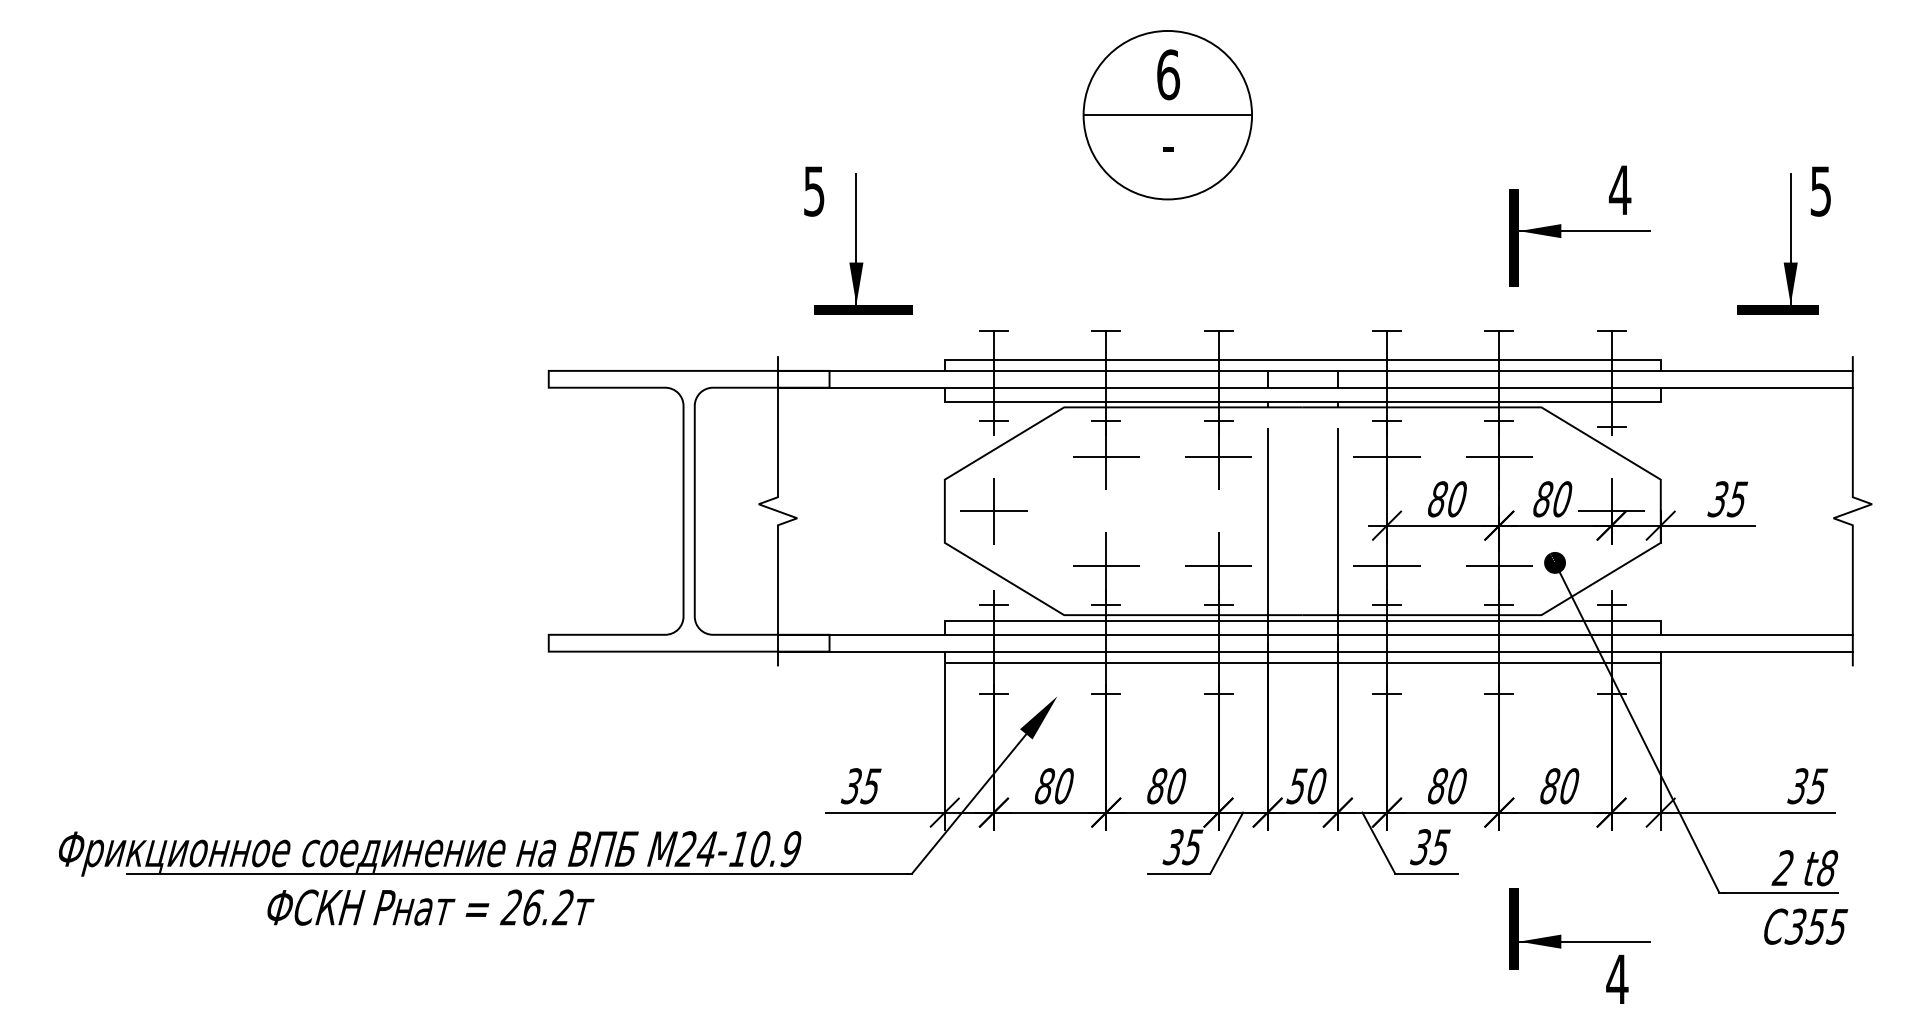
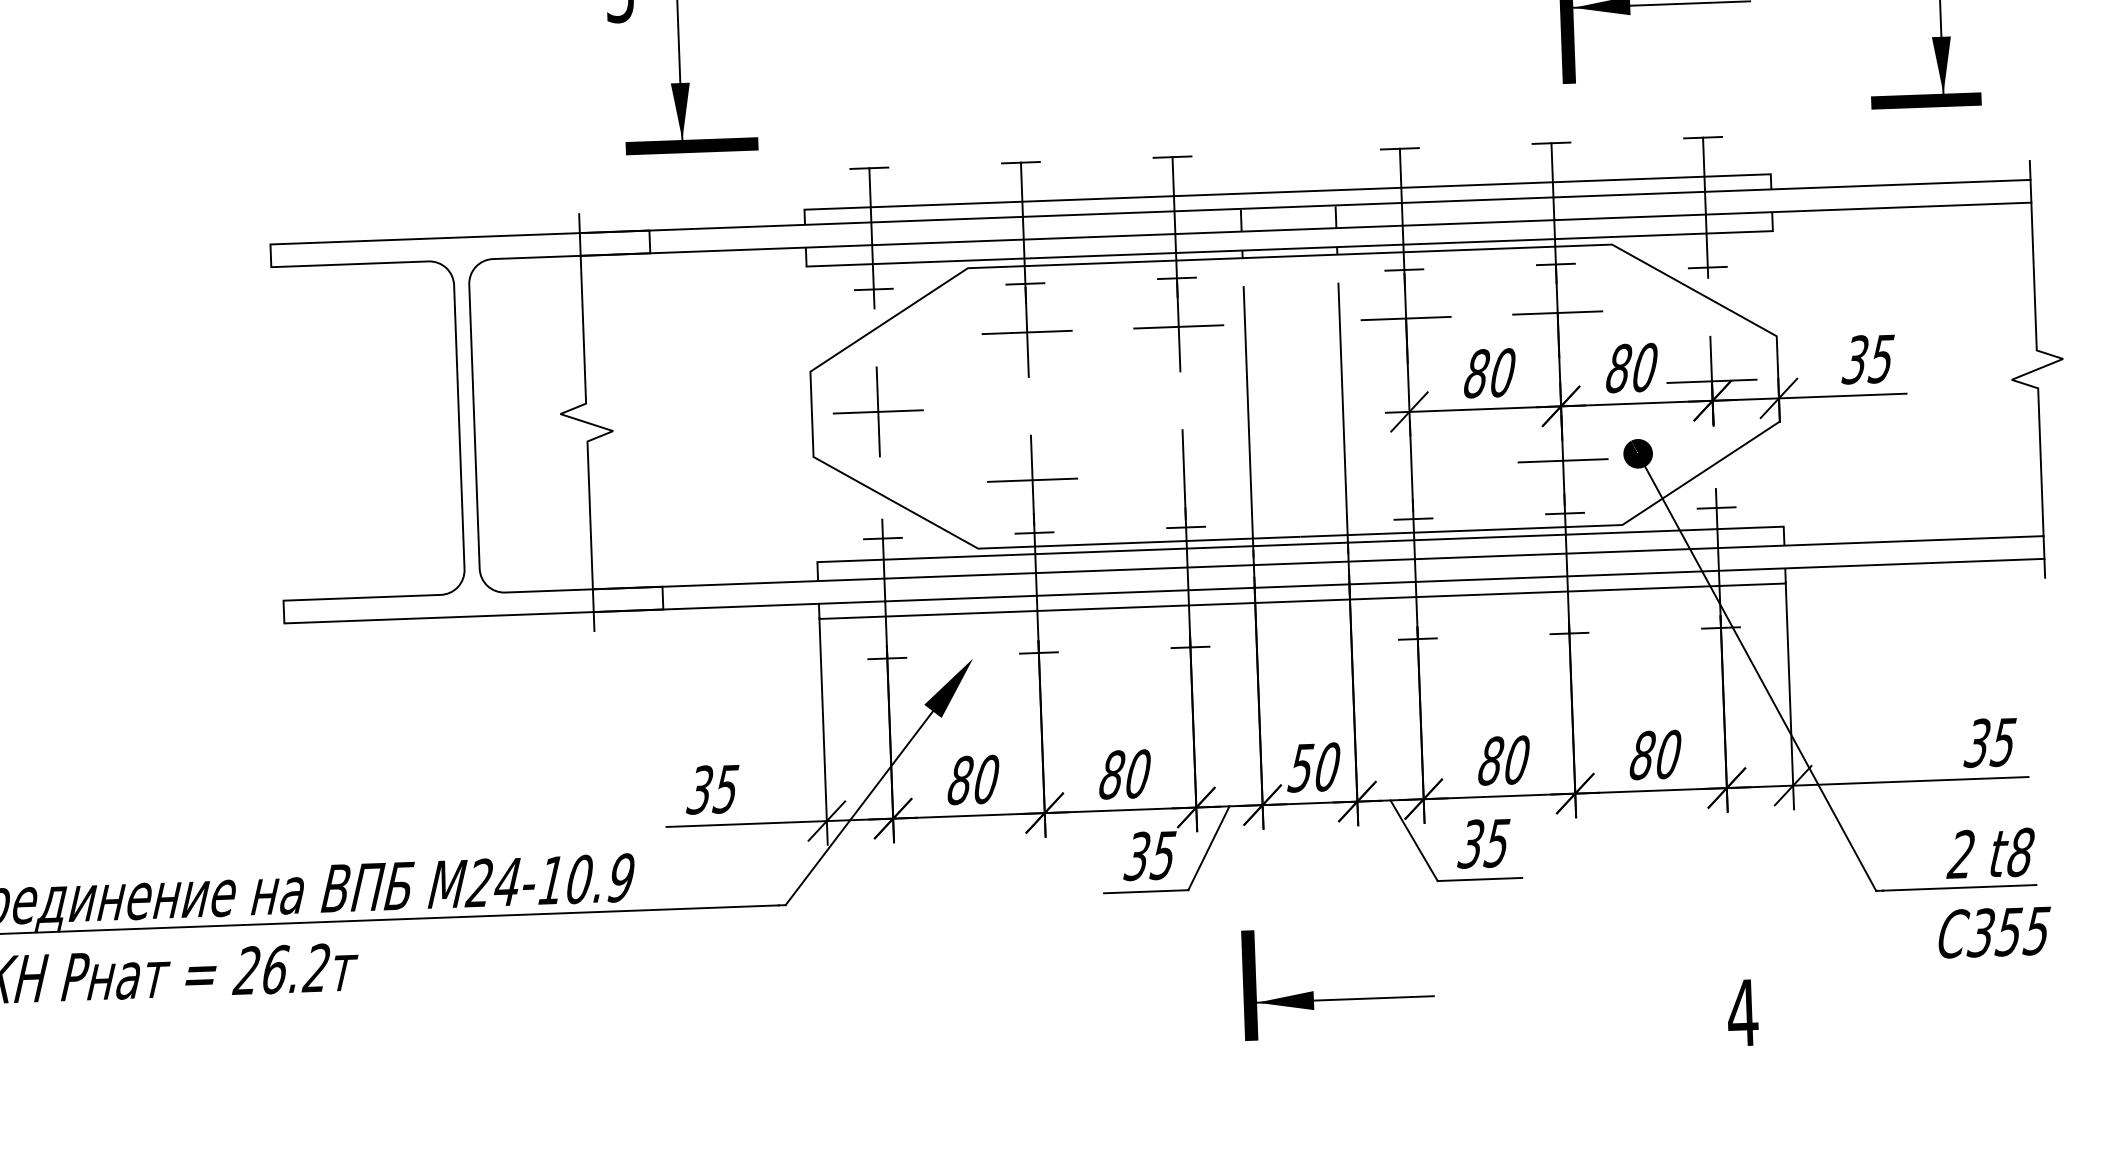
line: (1218, 566) -> (1184, 475), removed
line: (1386, 566) -> (1410, 467), removed
part: (1579, 941) -> (1338, 999), moved

